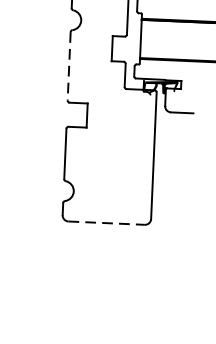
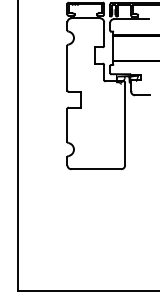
line: (69, 66) -> (67, 68), dashed -> solid
line: (106, 223) -> (96, 169), dashed -> solid

